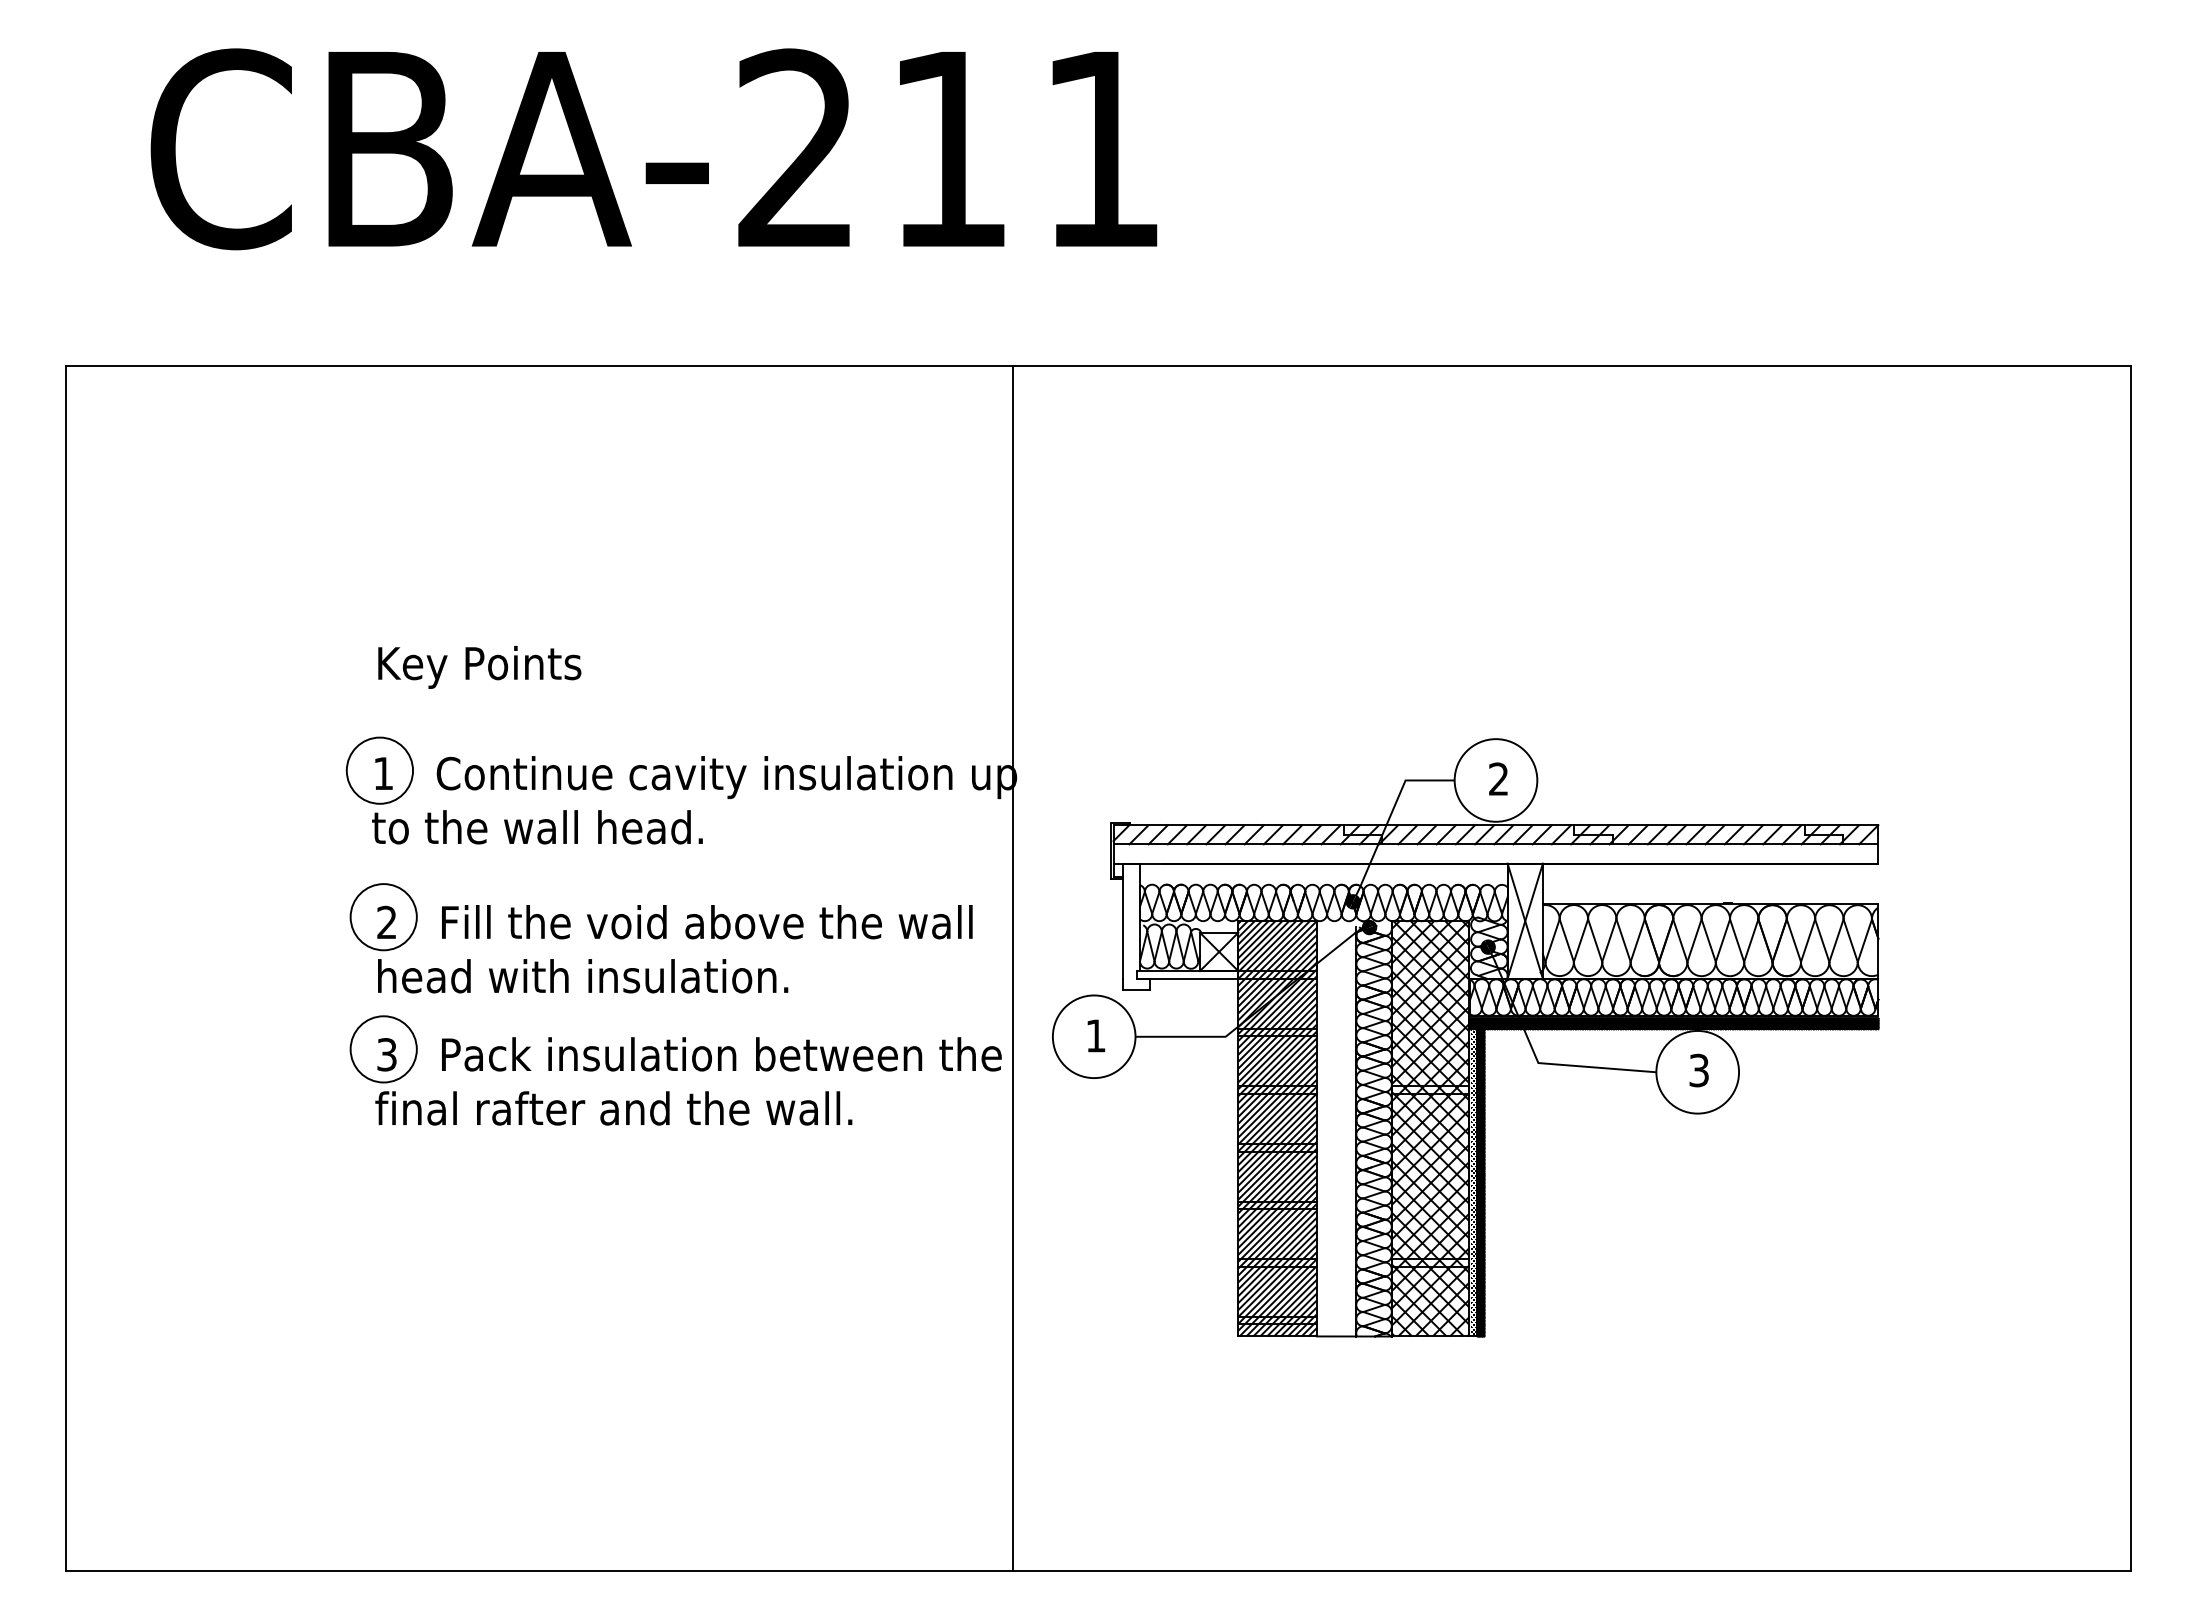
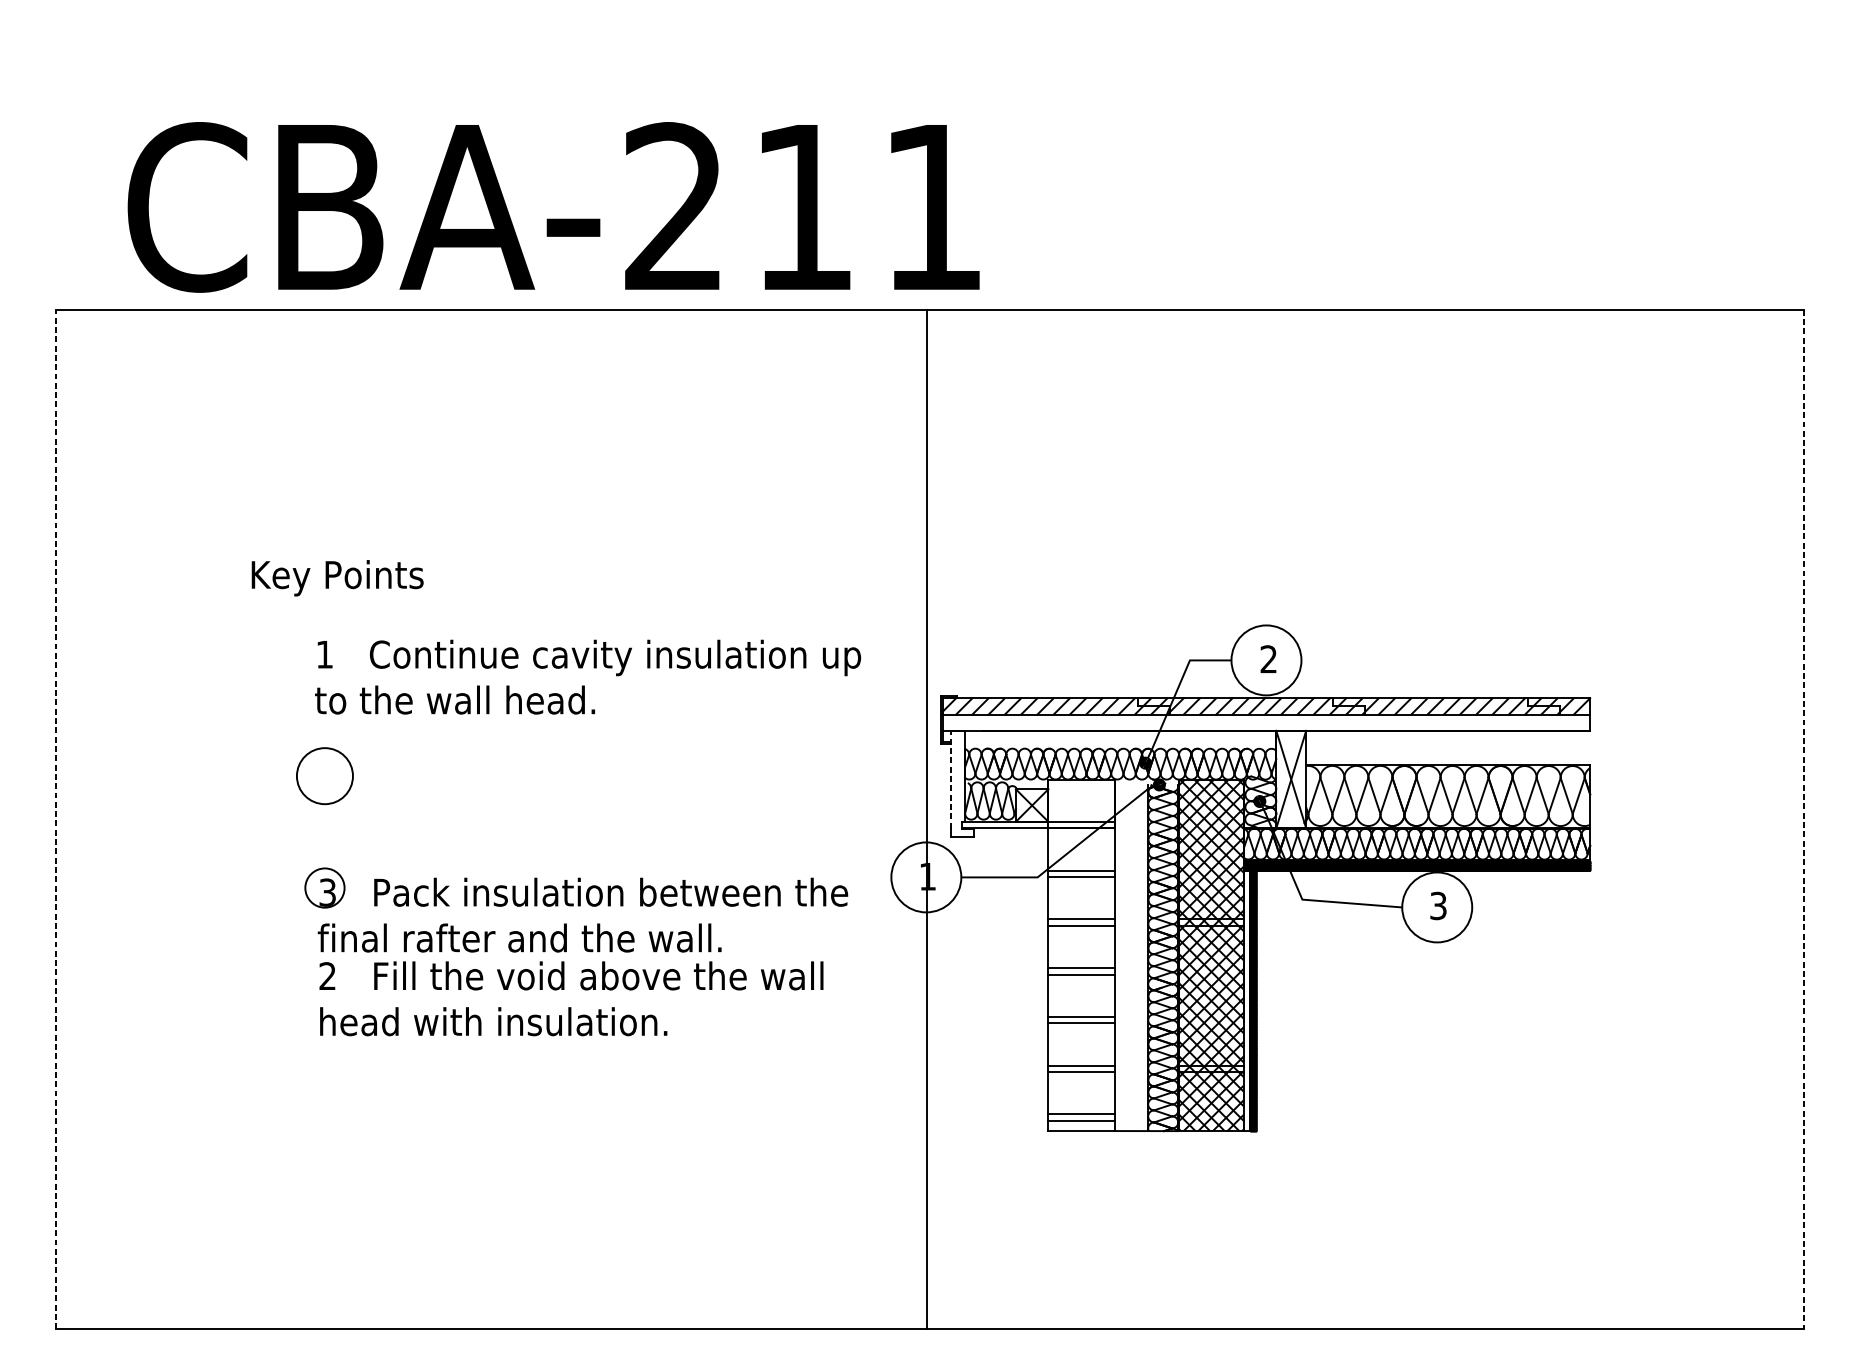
text: (653, 149) -> (553, 207), moved
text: (479, 667) -> (337, 578), moved
circle: (379, 770) -> (321, 651), removed
line: (1123, 921) -> (951, 779), solid -> dashed
text: (674, 949) -> (571, 999), moved
line: (65, 967) -> (55, 818), solid -> dashed
line: (1013, 968) -> (927, 819), moved
line: (2131, 968) -> (1804, 819), solid -> dashed
circle: (383, 1049) -> (324, 888), size x0.7
hatch: (1277, 1128) -> (1081, 955), removed
hatch: (1472, 1182) -> (1246, 1000), removed

